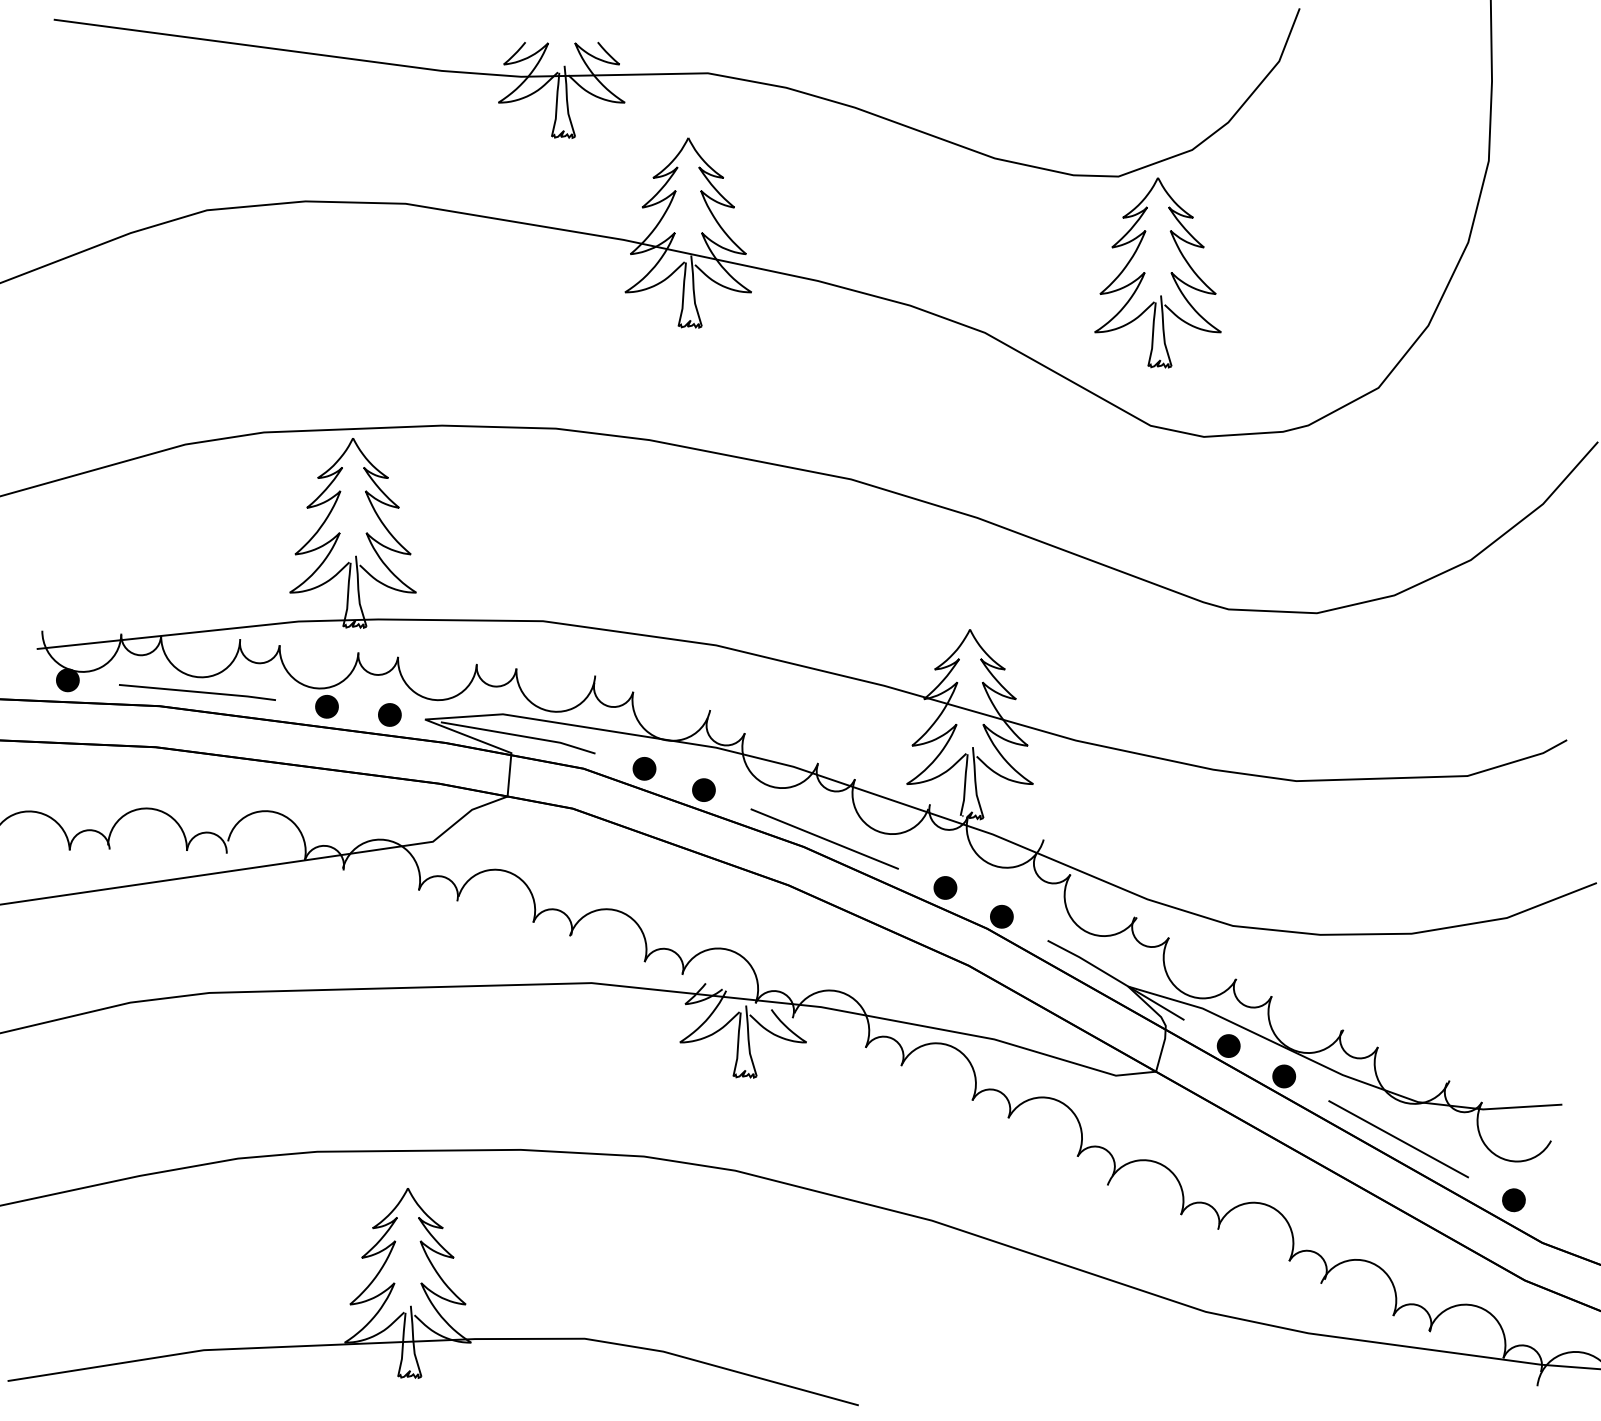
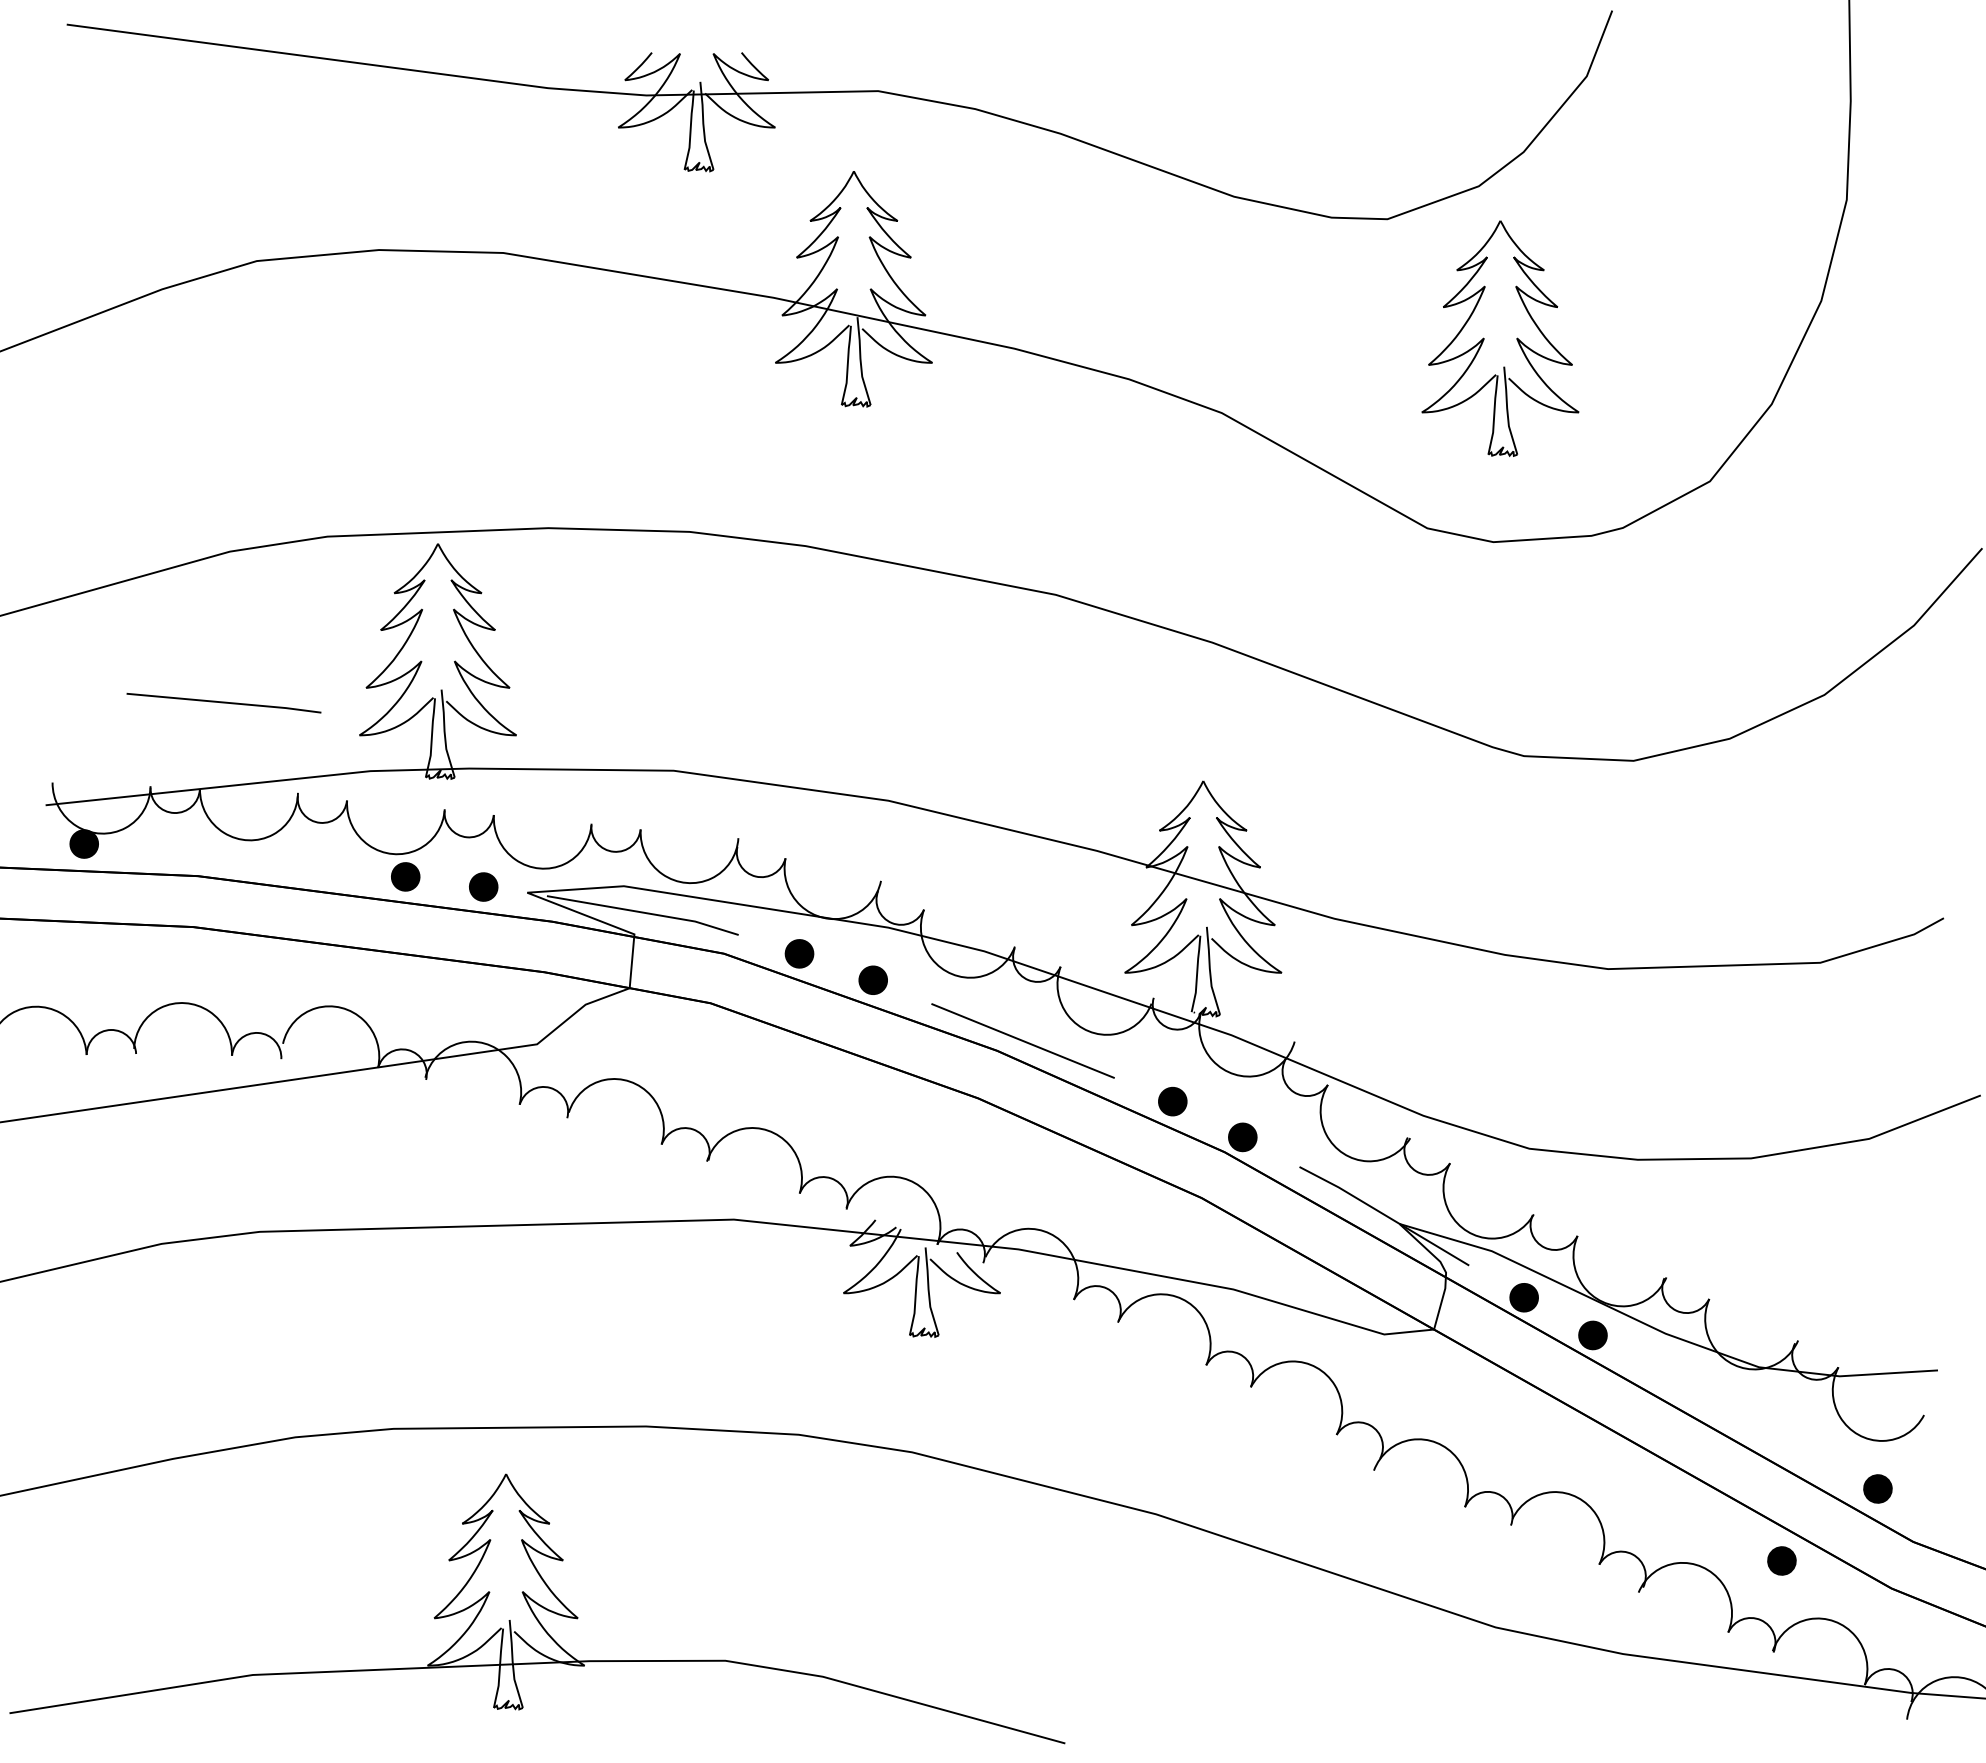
part: (1145, 272) -> (1484, 338), moved
line: (197, 691) -> (223, 702), moved
line: (1398, 1139) -> (1734, 1413), removed
part: (1436, 1257) -> (1781, 1560), added

